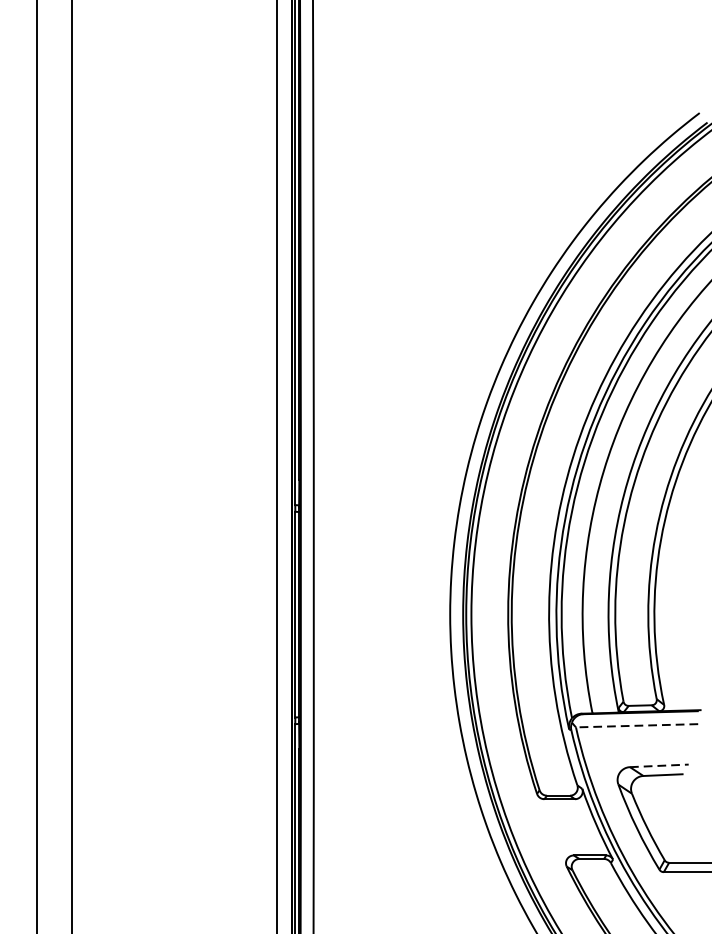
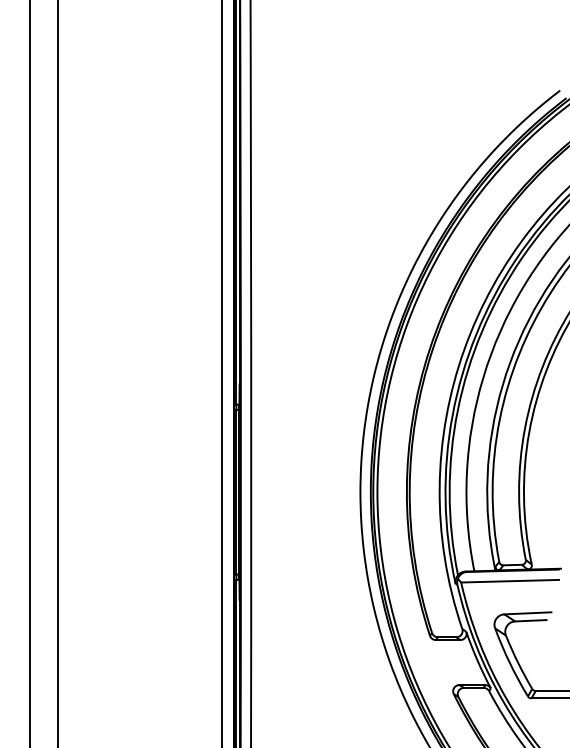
line: (637, 726) -> (510, 581), dashed -> solid
line: (658, 766) -> (527, 613), dashed -> solid

